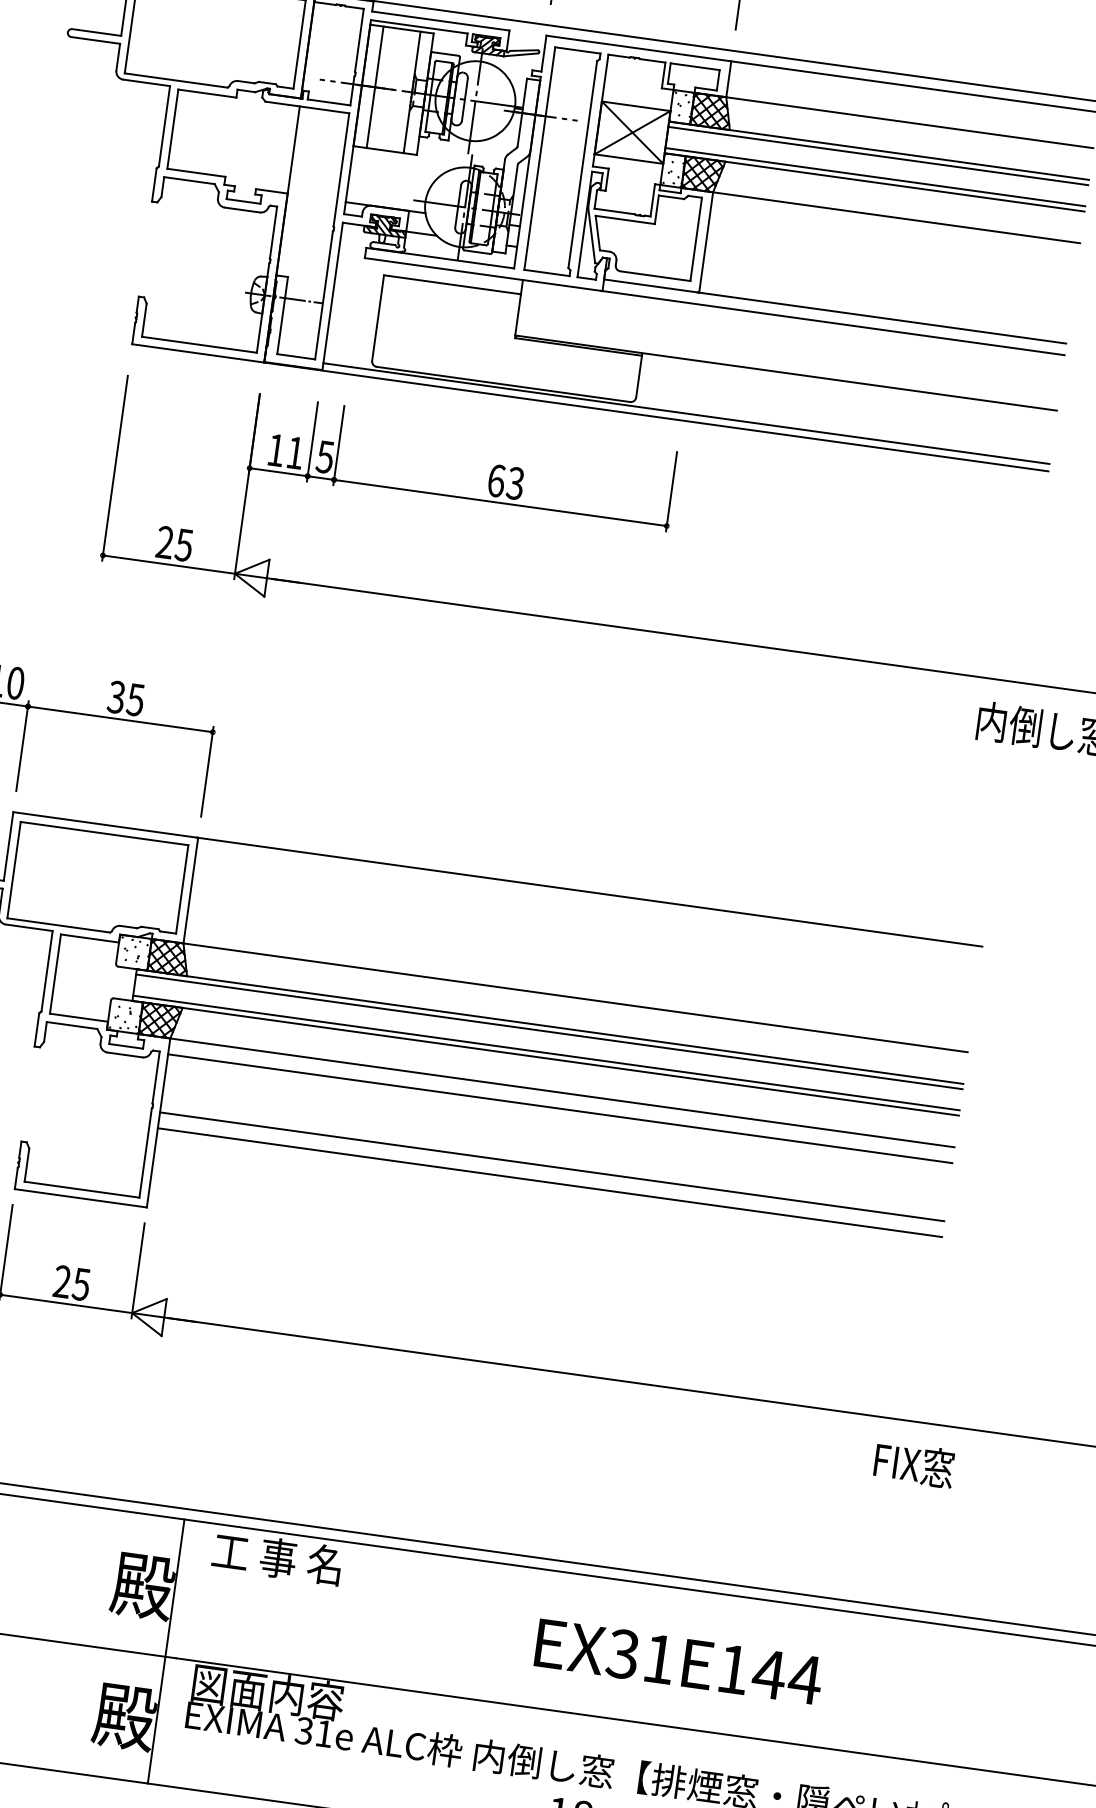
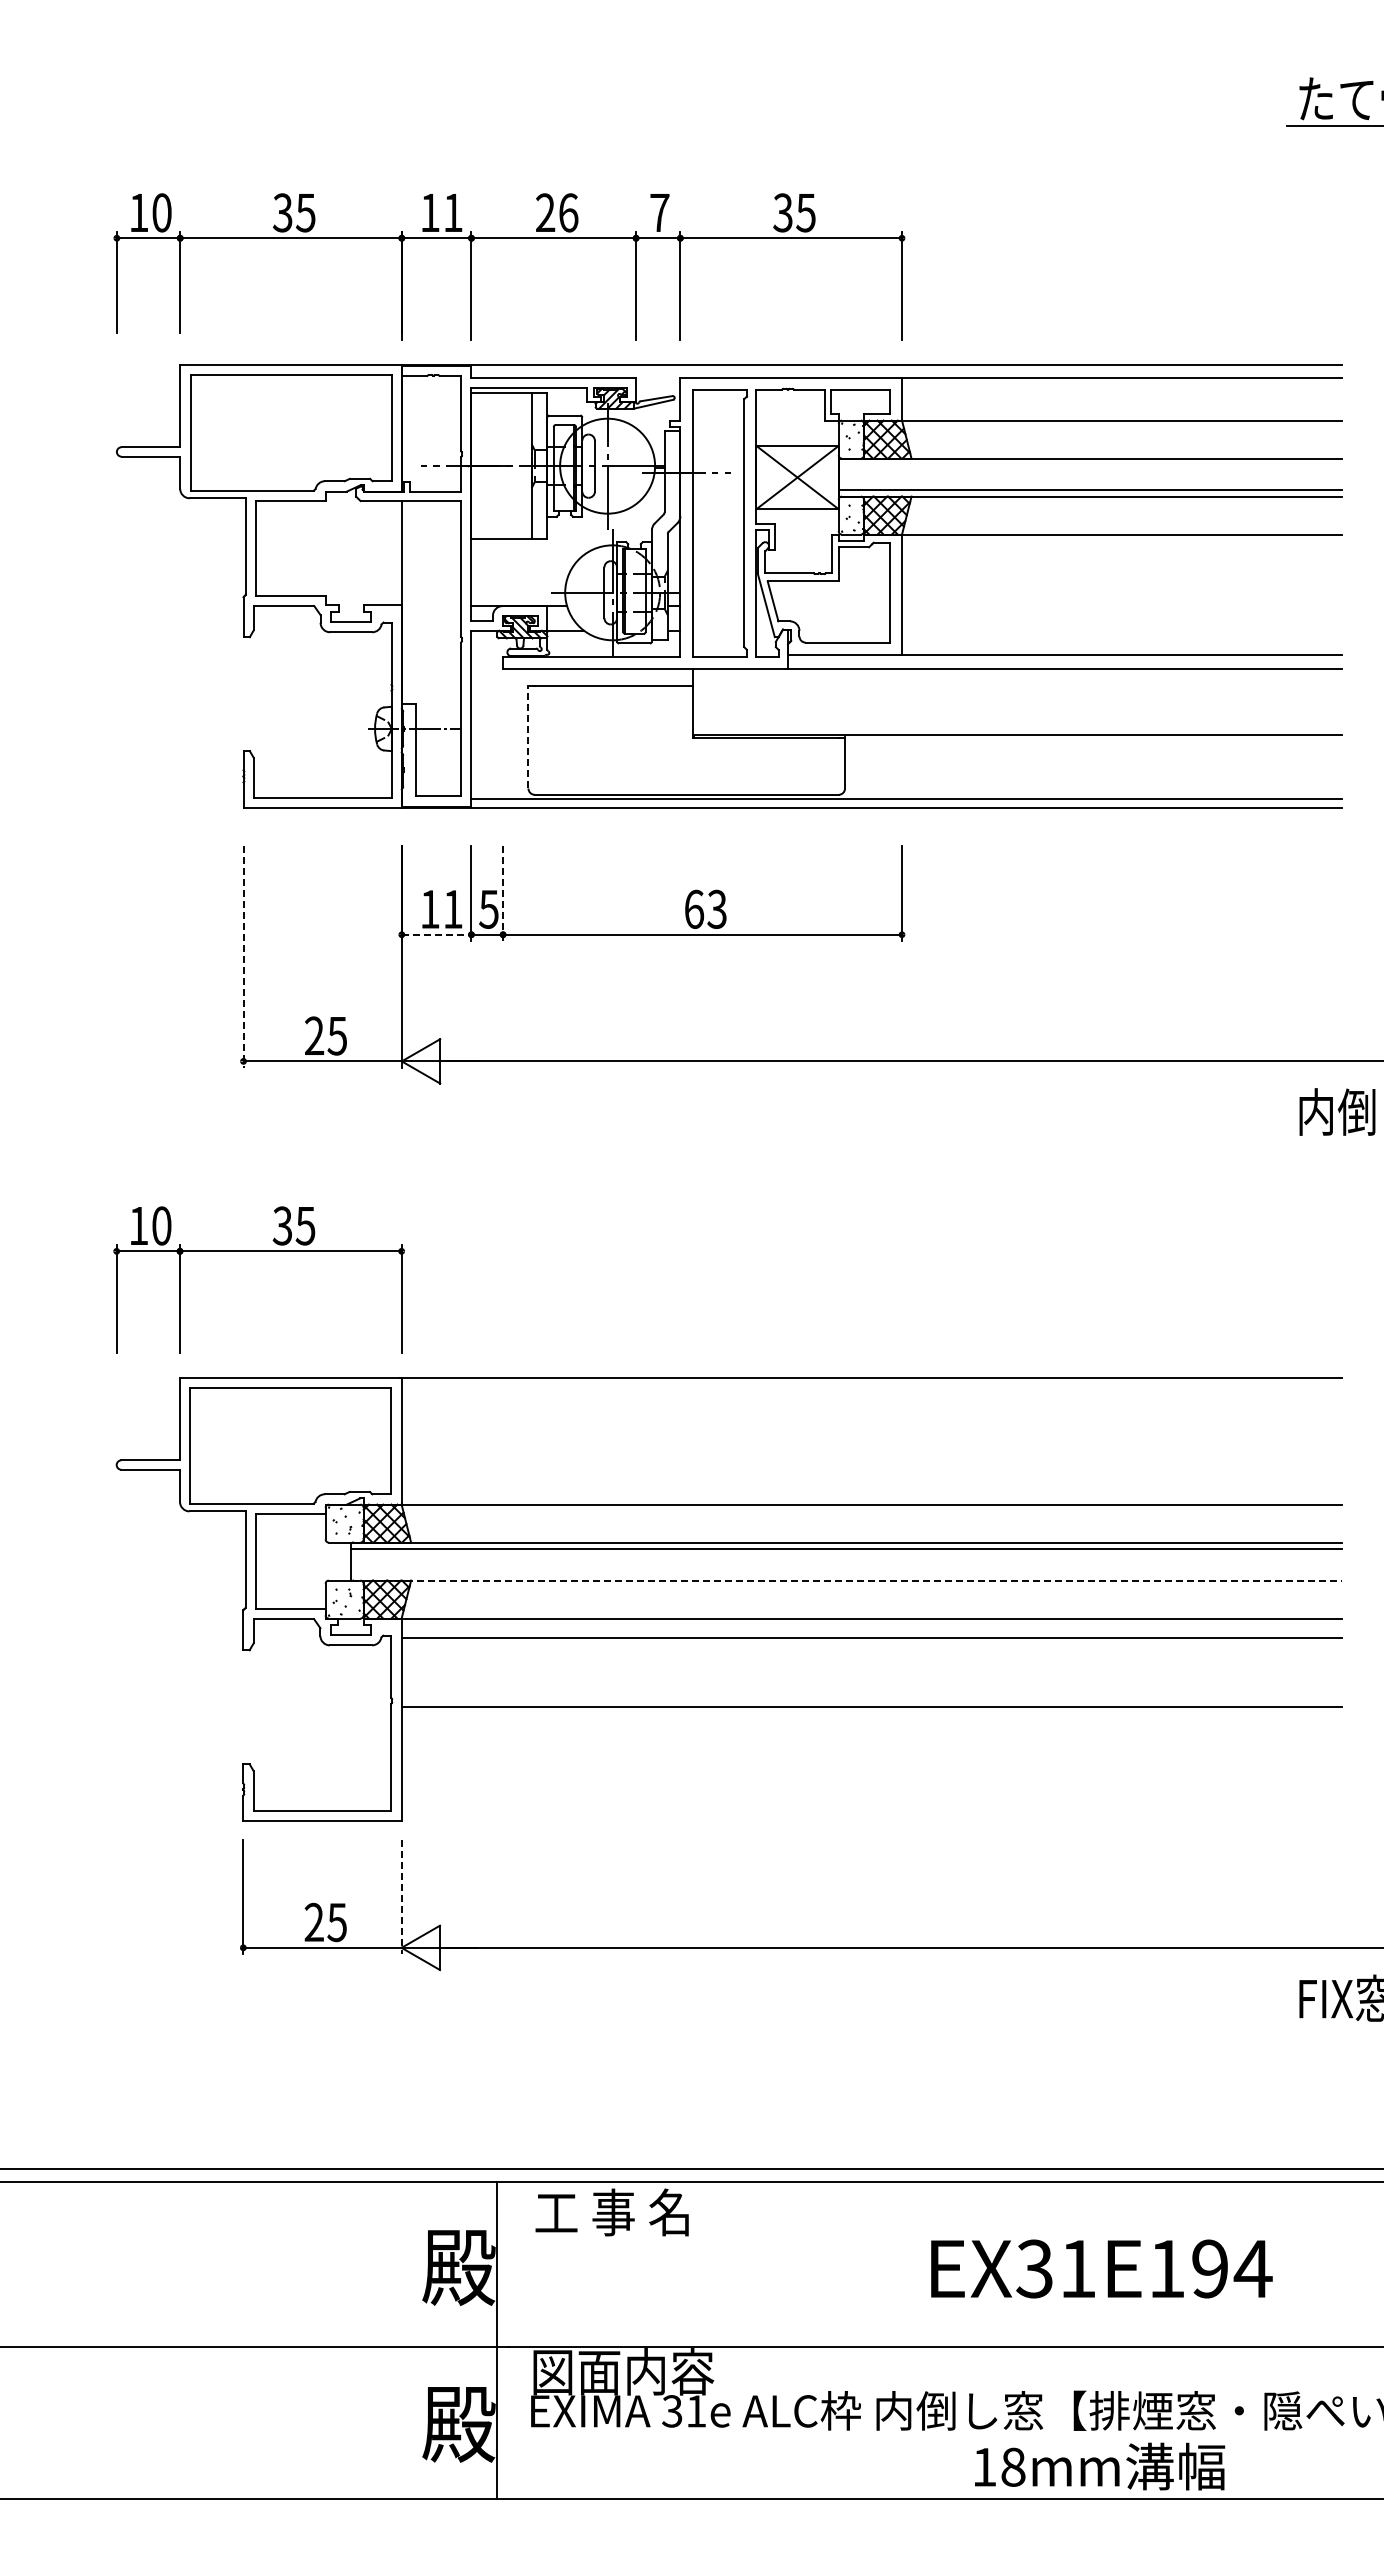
line: (375, 87) -> (487, 466), removed
line: (878, 155) -> (1090, 464), removed
line: (378, 317) -> (528, 736), solid -> dashed
line: (339, 446) -> (503, 894), solid -> dashed
line: (115, 467) -> (243, 956), solid -> dashed
line: (278, 471) -> (436, 934), solid -> dashed
line: (545, 1053) -> (845, 1574), removed
line: (545, 1058) -> (846, 1580), solid -> dashed
line: (549, 1182) -> (871, 1726), removed
line: (137, 1271) -> (401, 1897), solid -> dashed
text: (768, 1674) -> (1209, 2268), EX31E144 -> EX31E194

